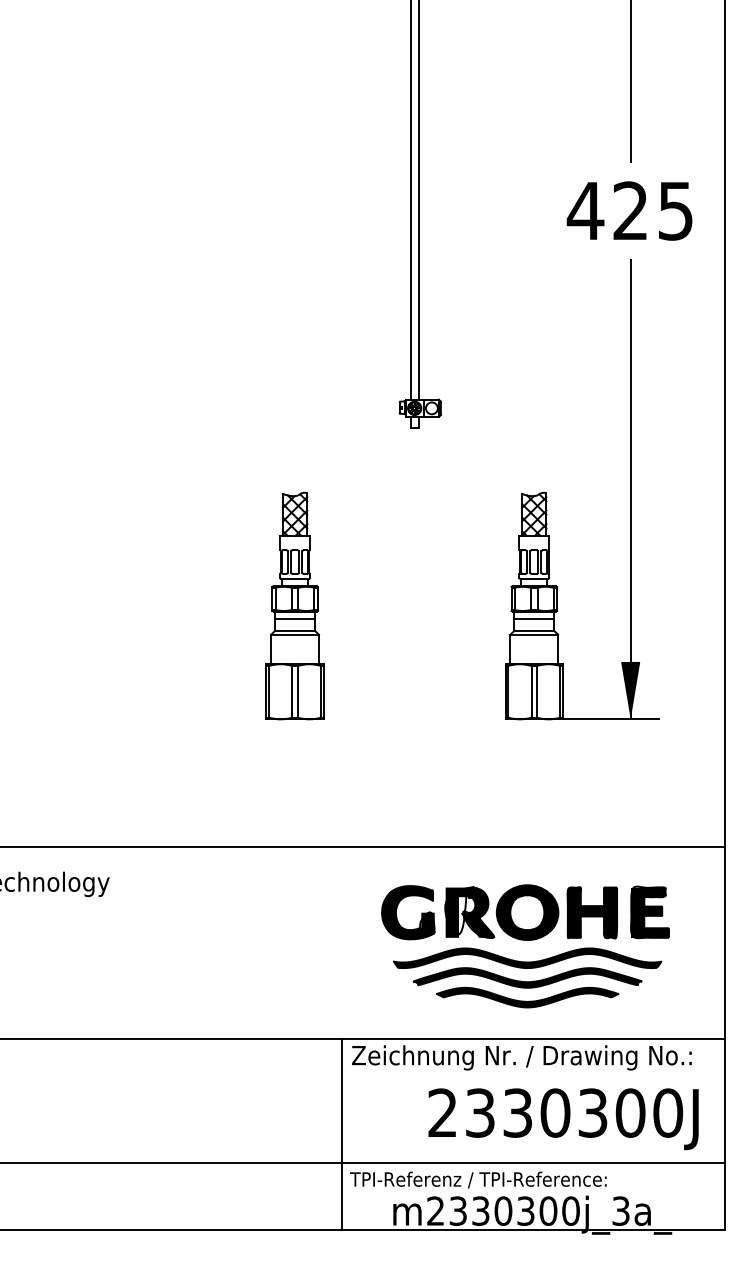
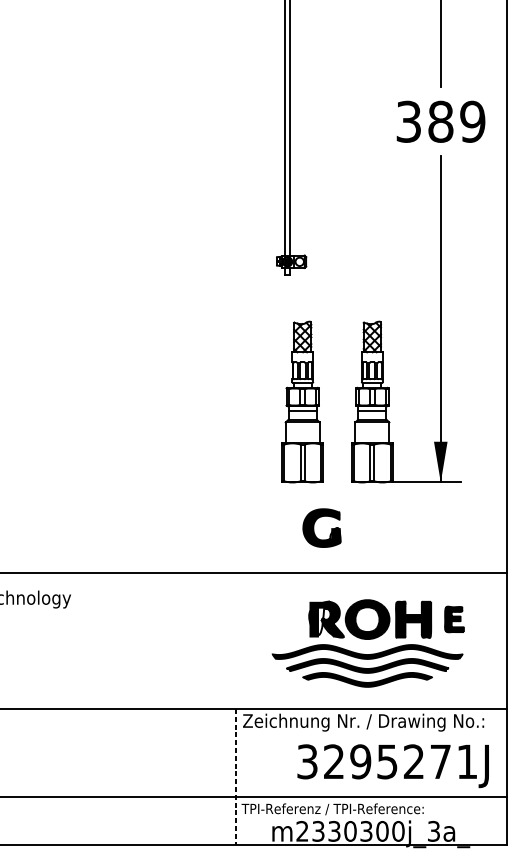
text: (629, 210) -> (439, 121), 425 -> 389
part: (294, 605) -> (302, 401), moved
part: (397, 909) -> (314, 525), moved
part: (649, 912) -> (454, 619), size x0.7
text: (555, 1112) -> (387, 761), 2330300J -> 3295271J
line: (341, 1134) -> (235, 777), solid -> dashed

